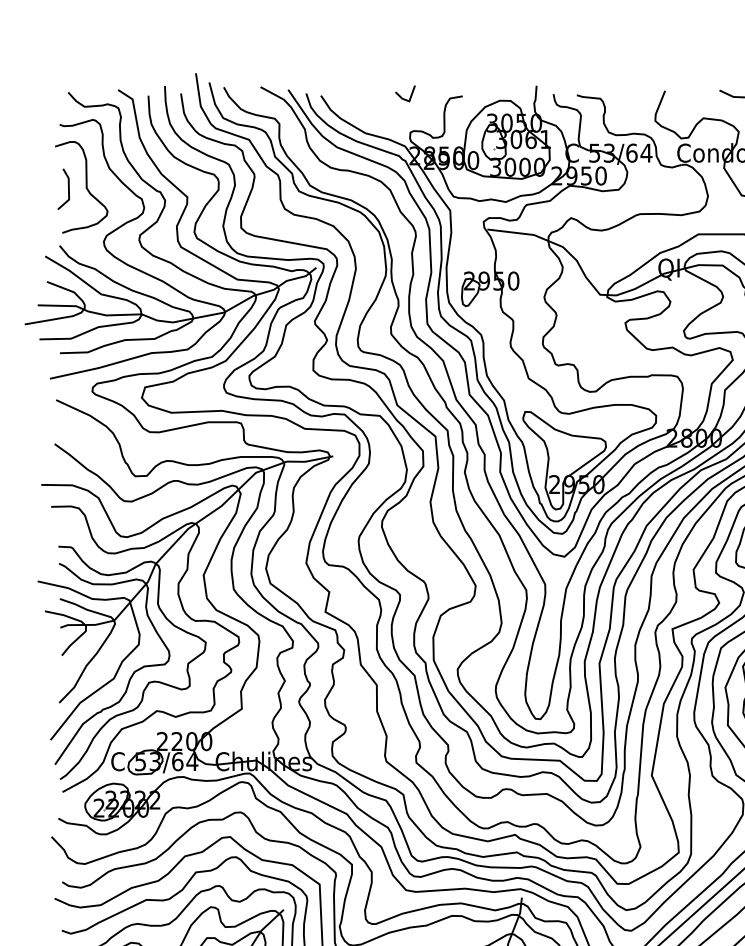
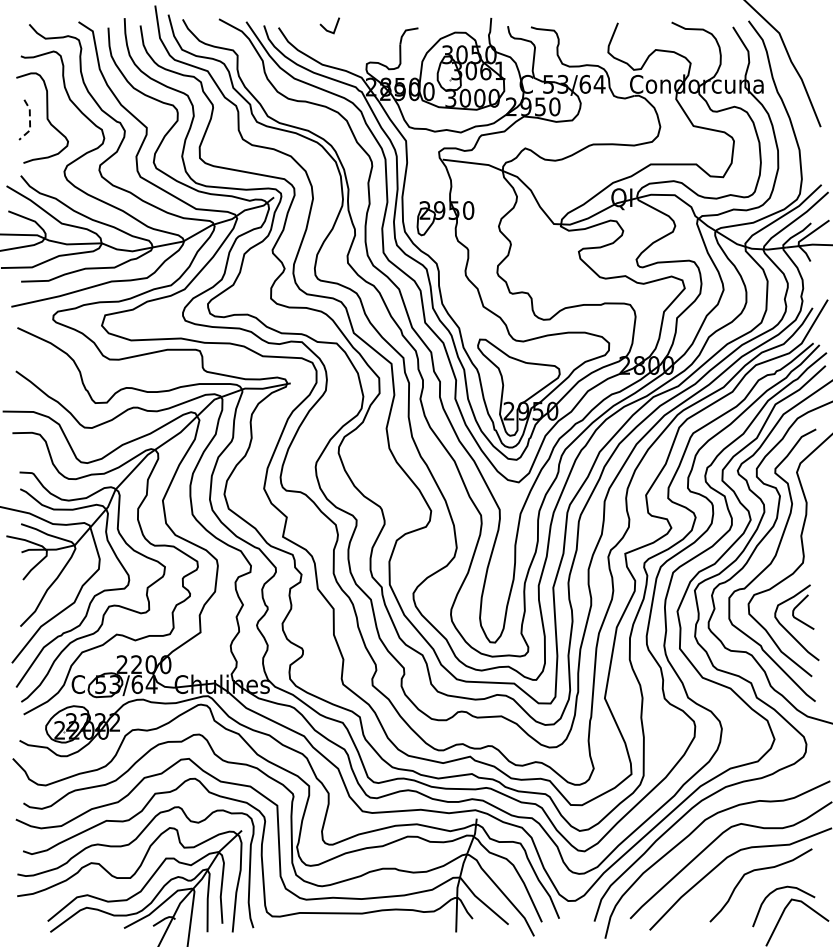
line: (403, 97) -> (327, 29), moved
line: (69, 190) -> (30, 121), solid -> dashed

